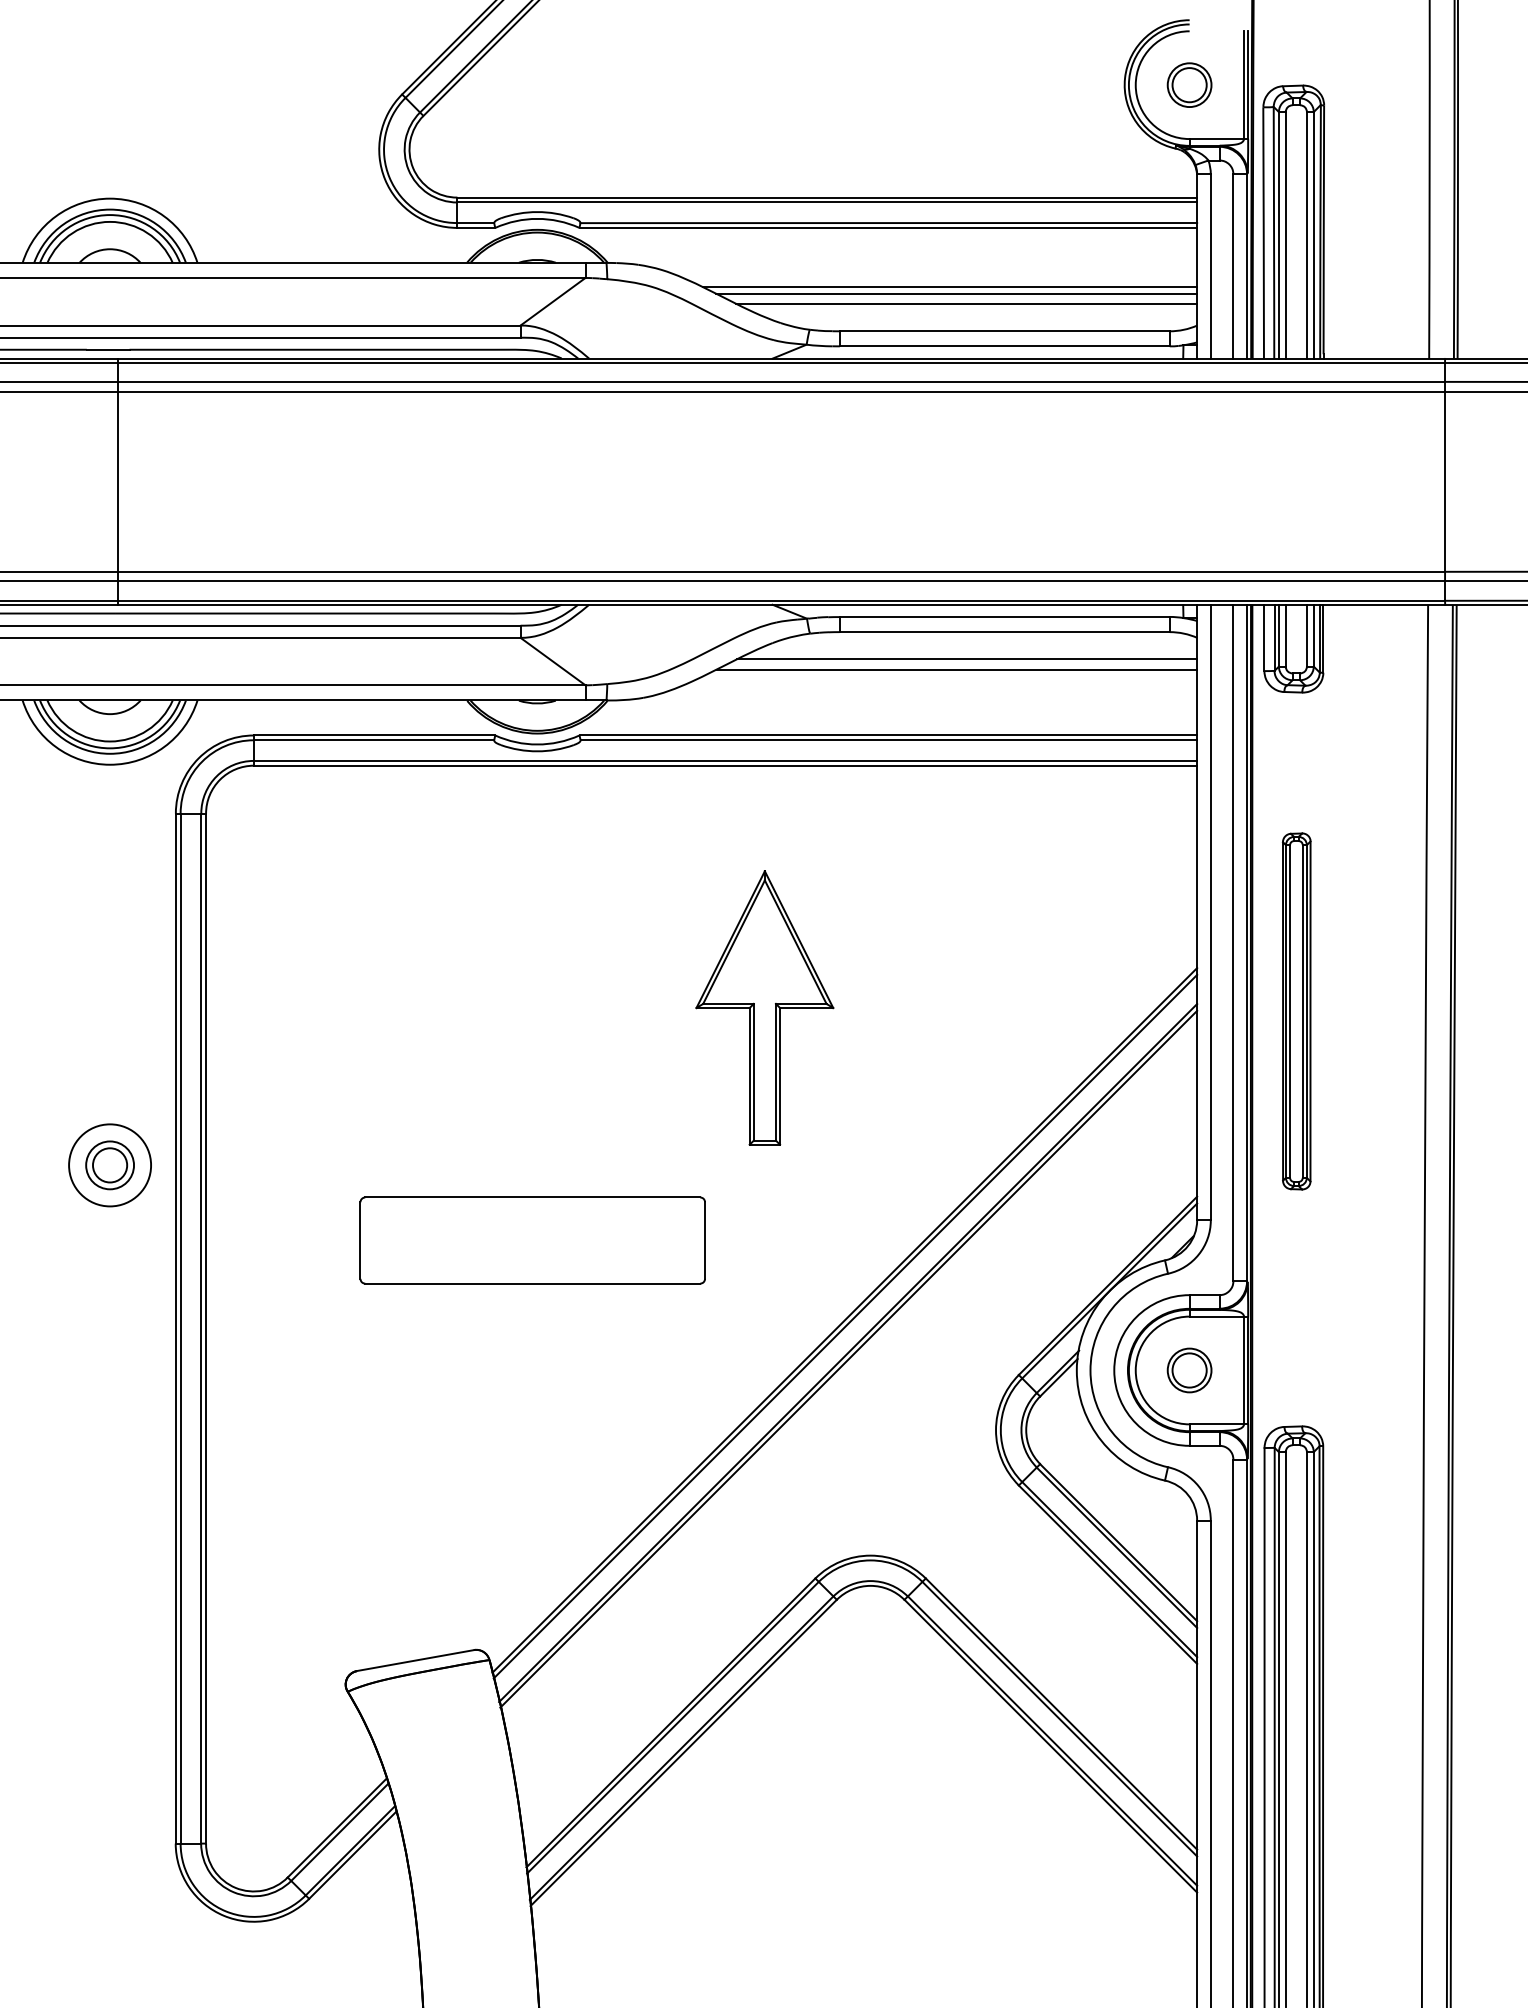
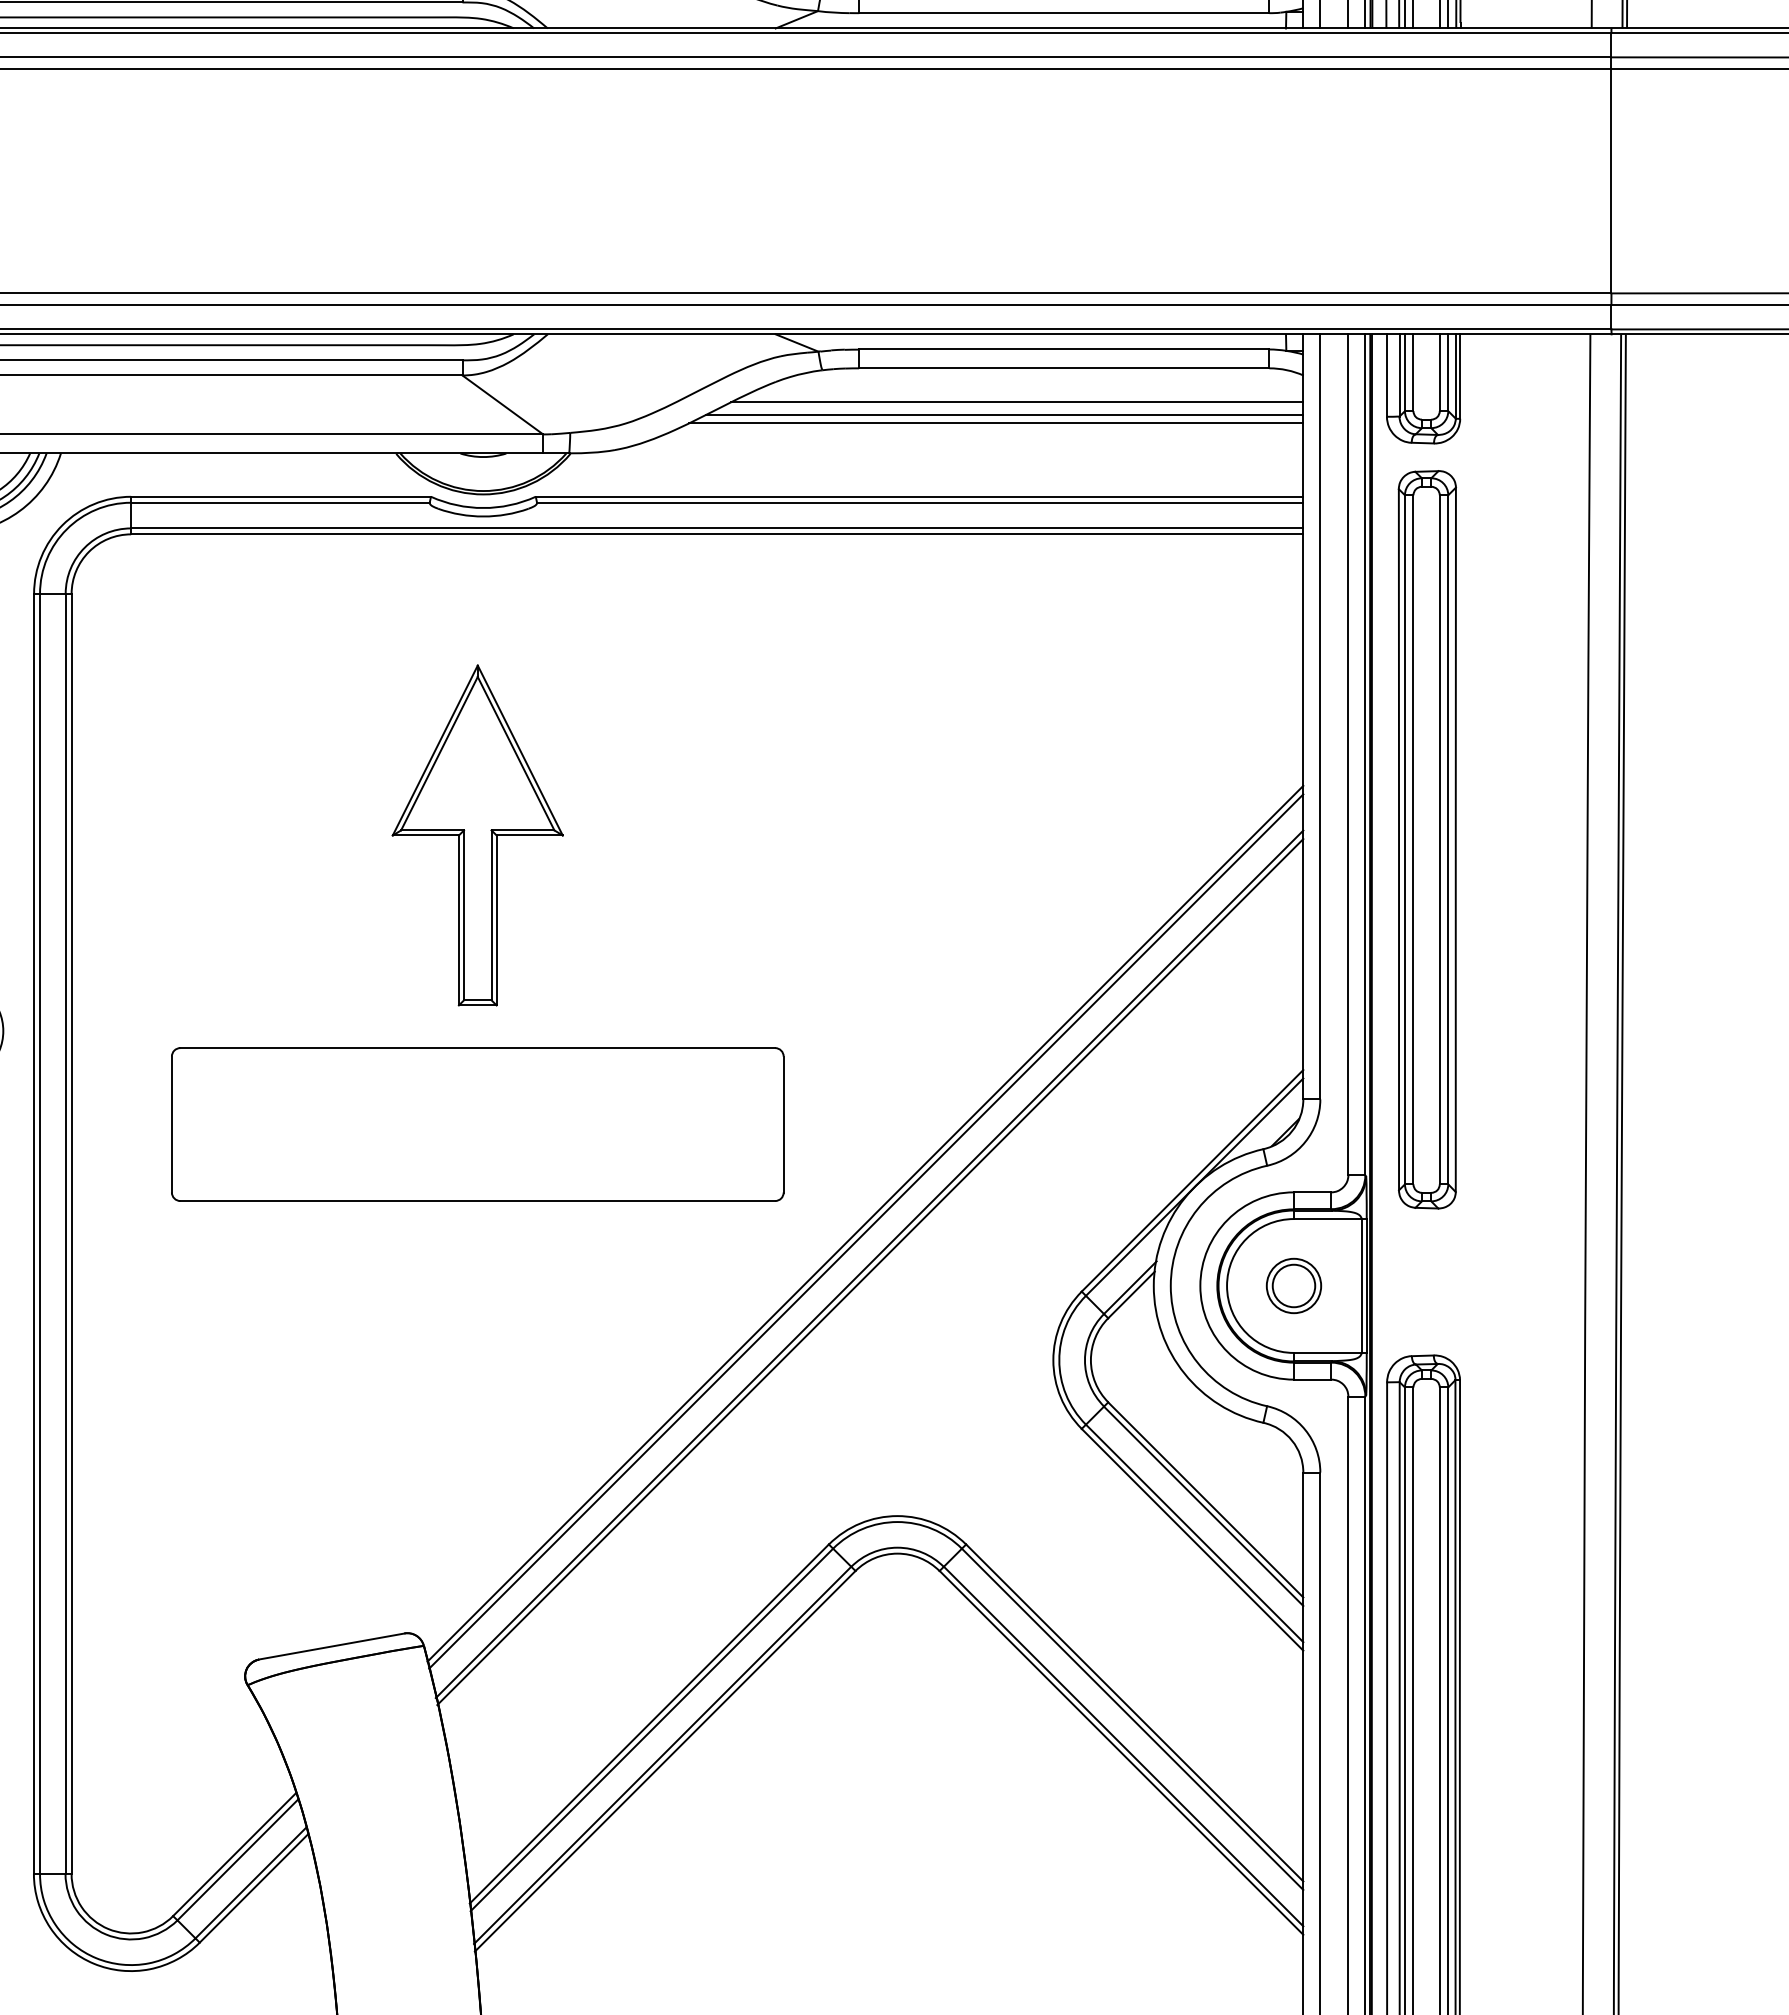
line: (949, 676) -> (995, 423), added
part: (764, 1007) -> (477, 834), moved
part: (1296, 1011) -> (1426, 839), size x1.67
part: (532, 1240) -> (477, 1124), size x1.43

